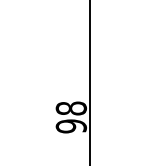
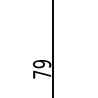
text: (72, 117) -> (42, 69), 98 -> 79

